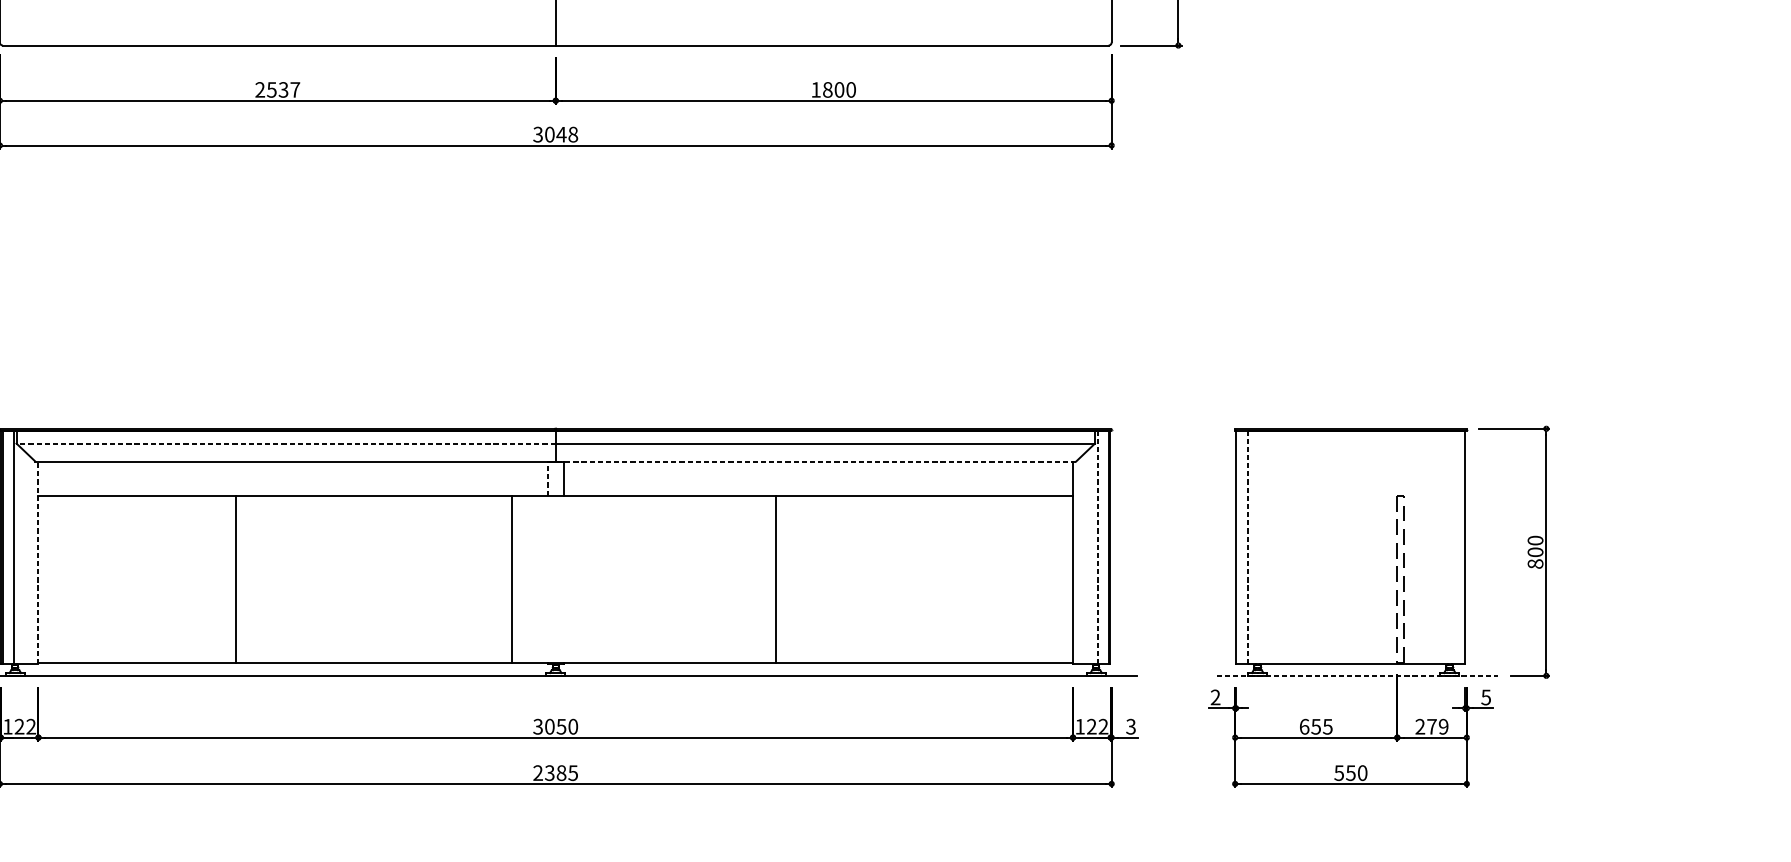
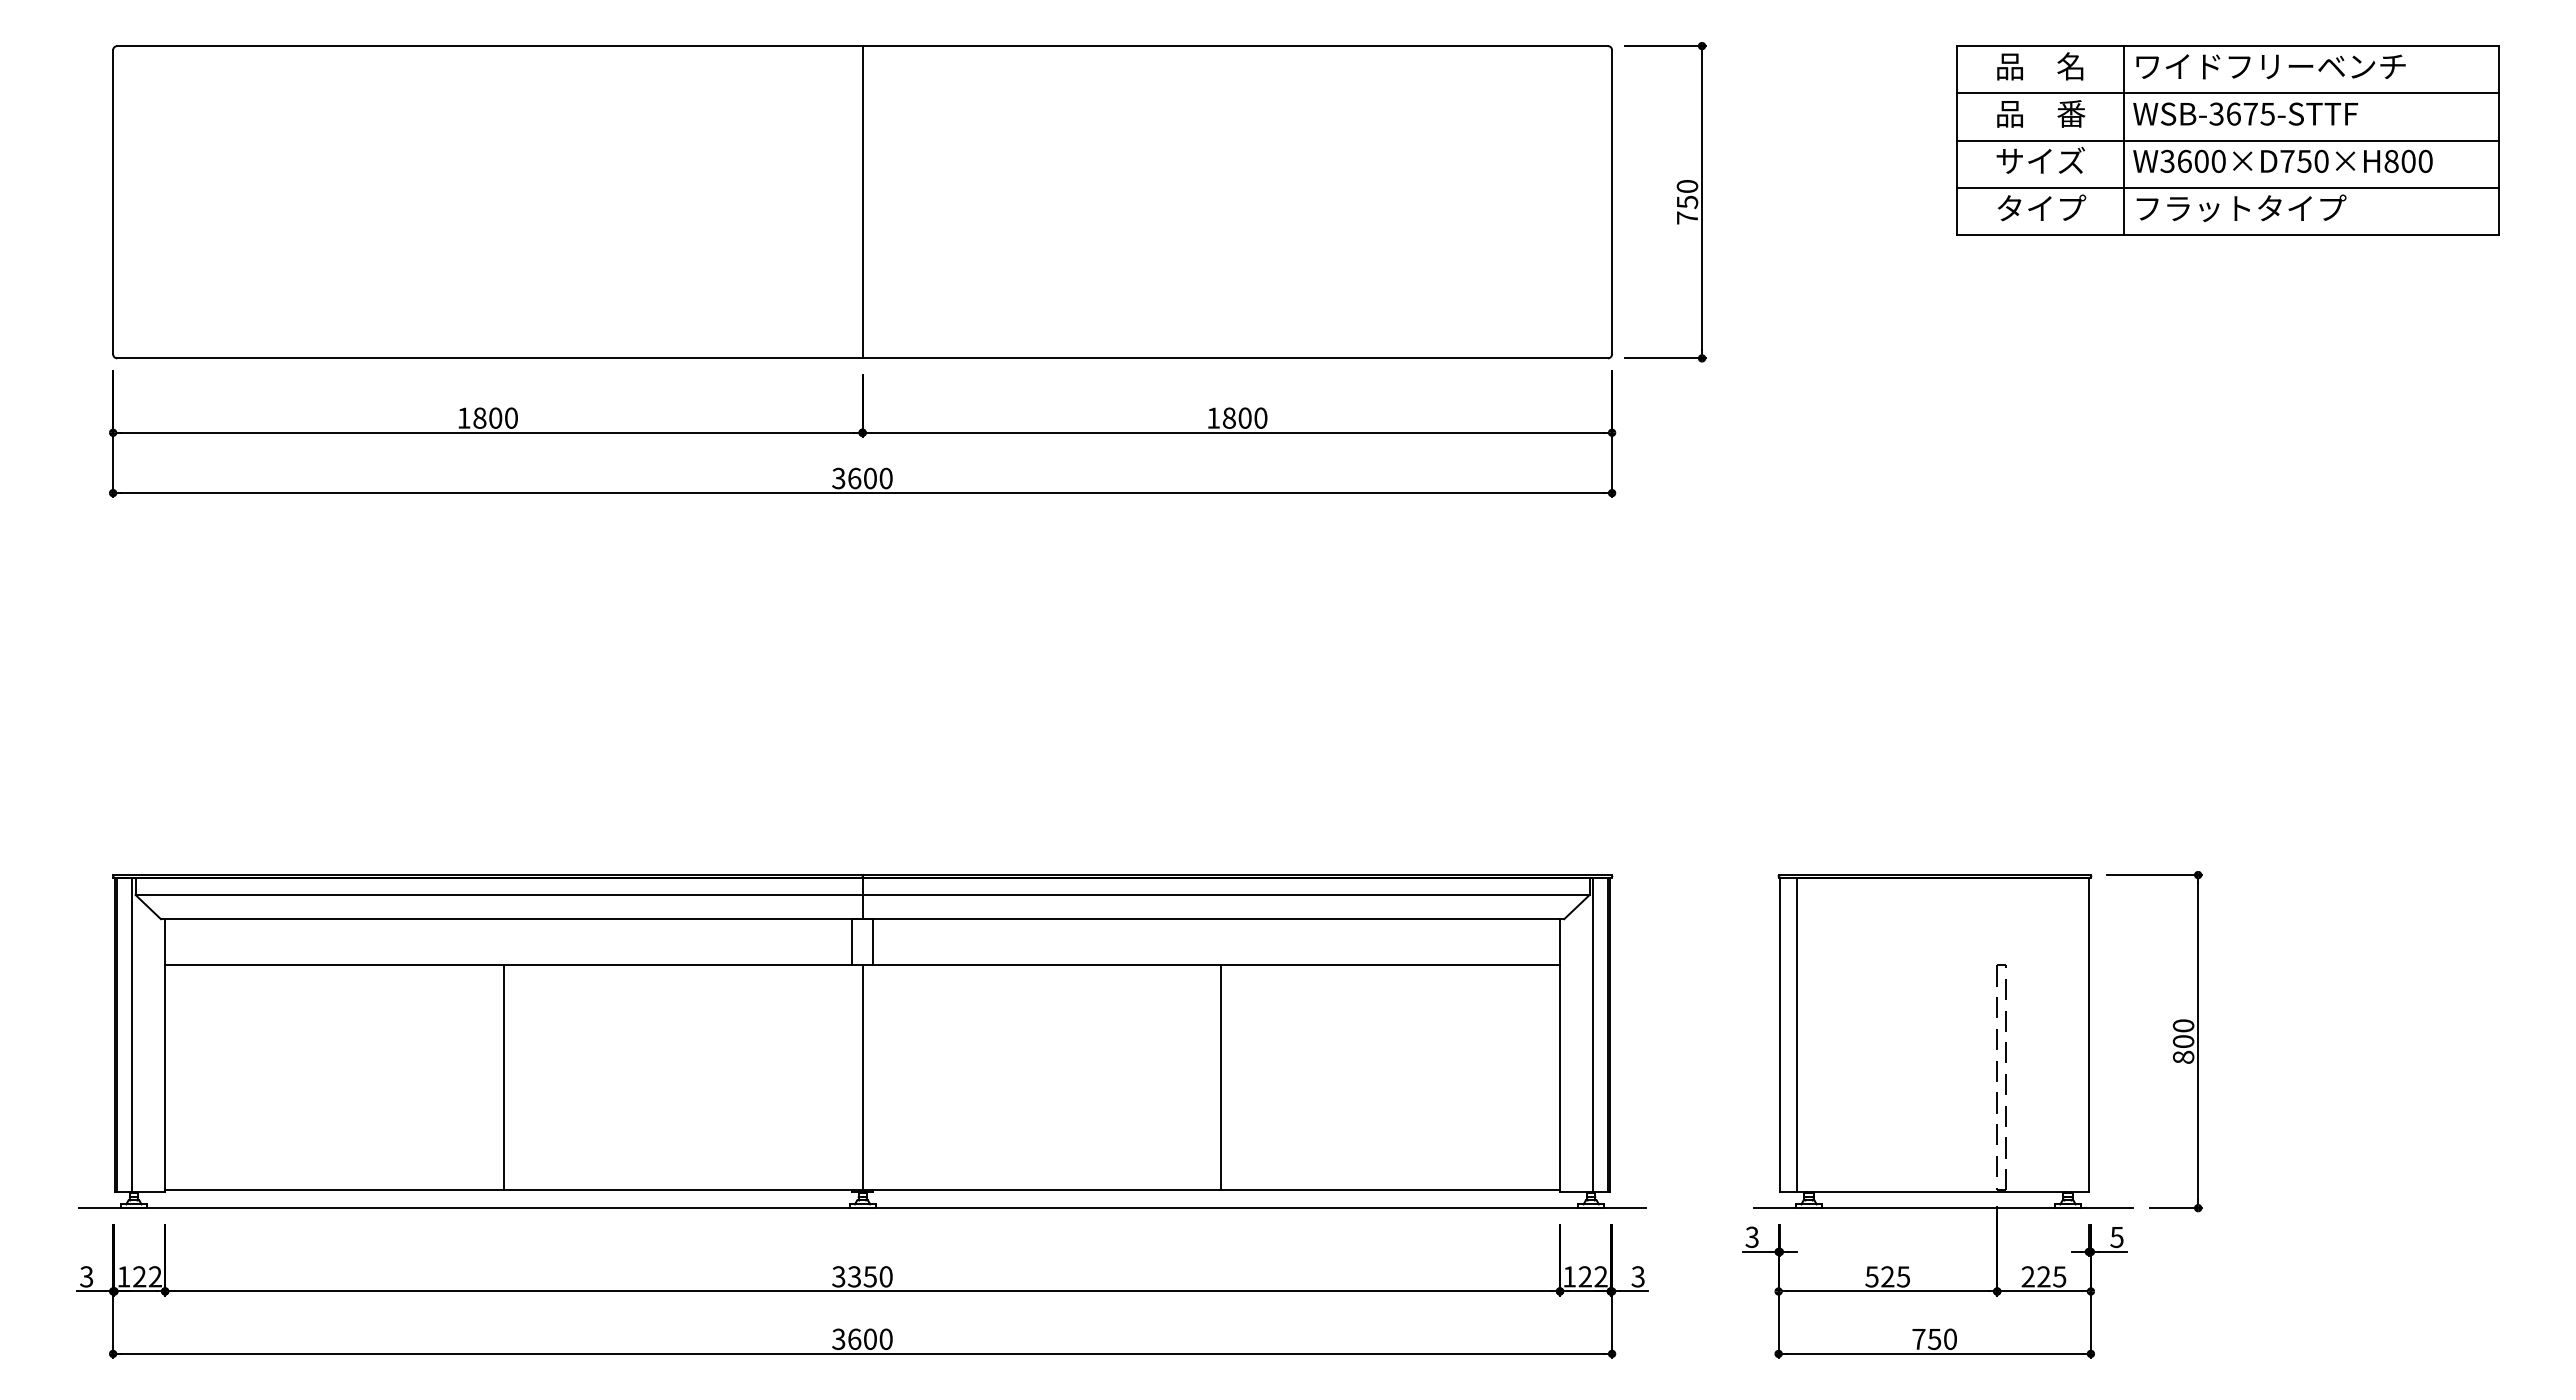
text: (277, 89) -> (487, 417), 2537 -> 1800
text: (561, 134) -> (870, 478), 3048 -> 3600
line: (285, 443) -> (498, 895), dashed -> solid
line: (816, 461) -> (1213, 919), dashed -> solid
line: (548, 478) -> (852, 941), dashed -> solid
line: (1097, 547) -> (1593, 1034), dashed -> solid
line: (1248, 547) -> (1796, 1034), dashed -> solid
line: (38, 562) -> (165, 1055), dashed -> solid
line: (236, 578) -> (503, 1077), moved
line: (511, 578) -> (862, 1077), moved
line: (775, 578) -> (1221, 1077), moved
line: (1357, 676) -> (1943, 1208), dashed -> solid
text: (1215, 697) -> (1751, 1237), 2 -> 3
text: (549, 726) -> (854, 1276), 3050 -> 3350
text: (1310, 726) -> (1879, 1276), 655 -> 525
text: (1437, 726) -> (2051, 1276), 279 -> 225
text: (555, 773) -> (862, 1339), 2385 -> 3600
text: (1338, 773) -> (1918, 1339), 550 -> 750

